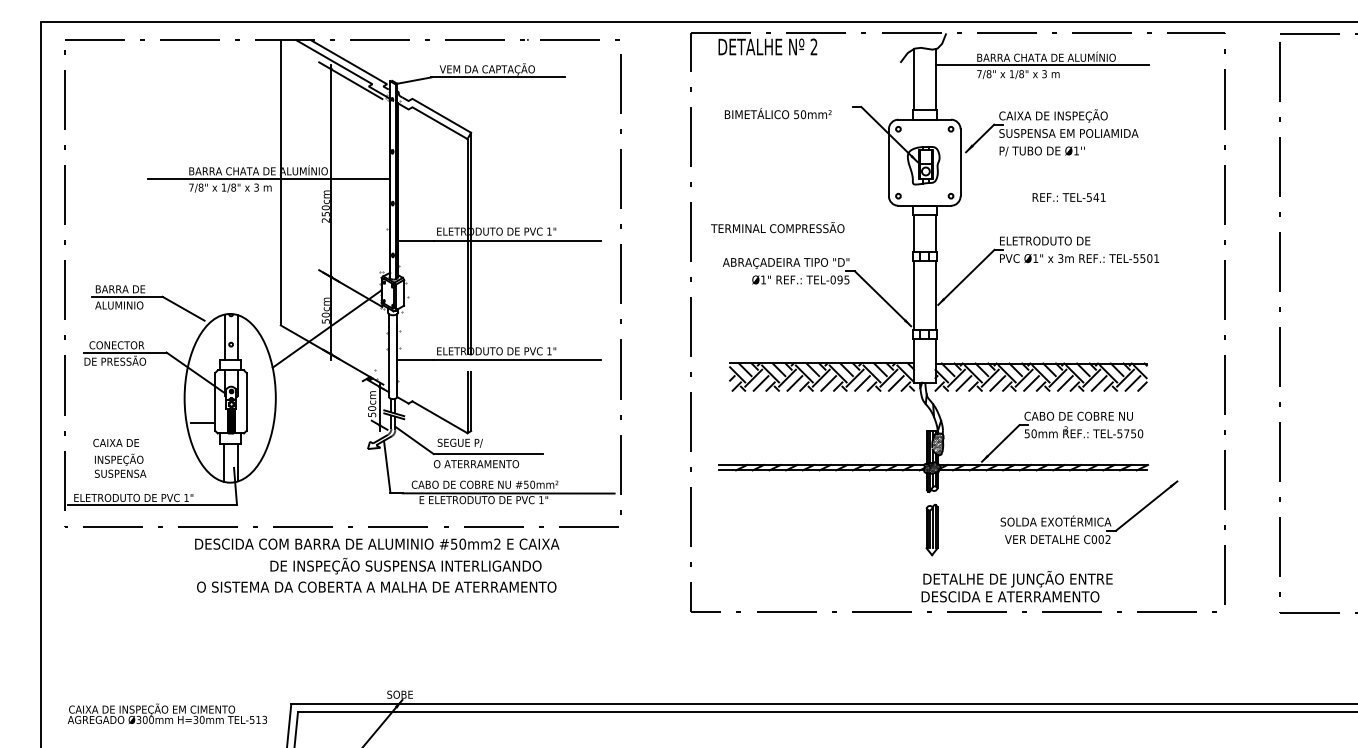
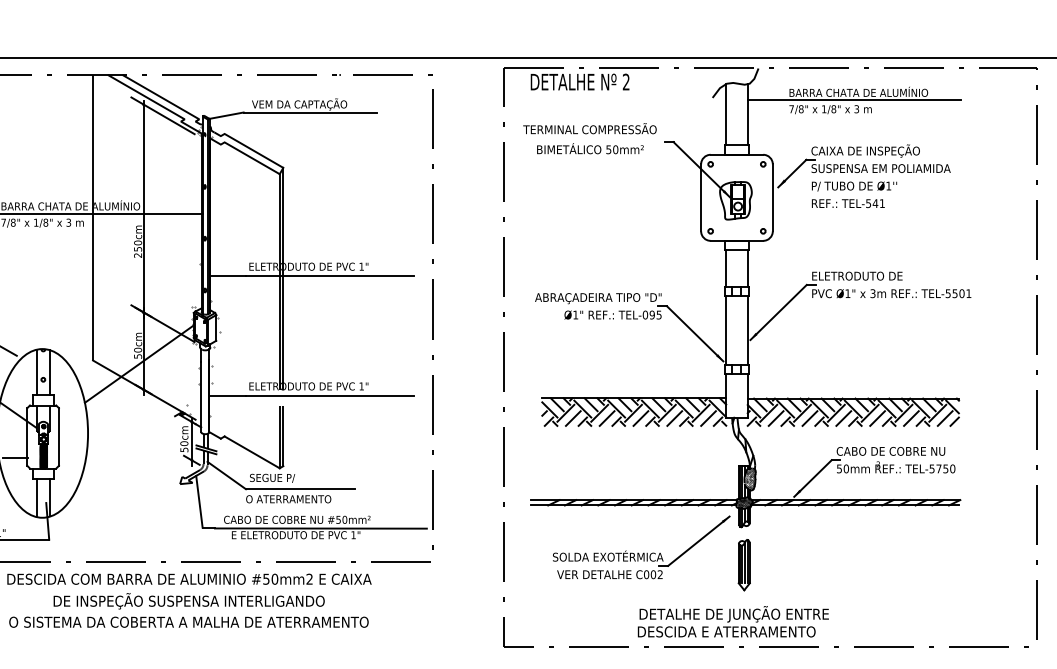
text: (1068, 197) -> (847, 203), moved
text: (777, 227) -> (589, 128), moved
part: (1089, 512) -> (641, 547), moved
text: (405, 566) -> (188, 601), moved
text: (1016, 586) -> (732, 621), moved

